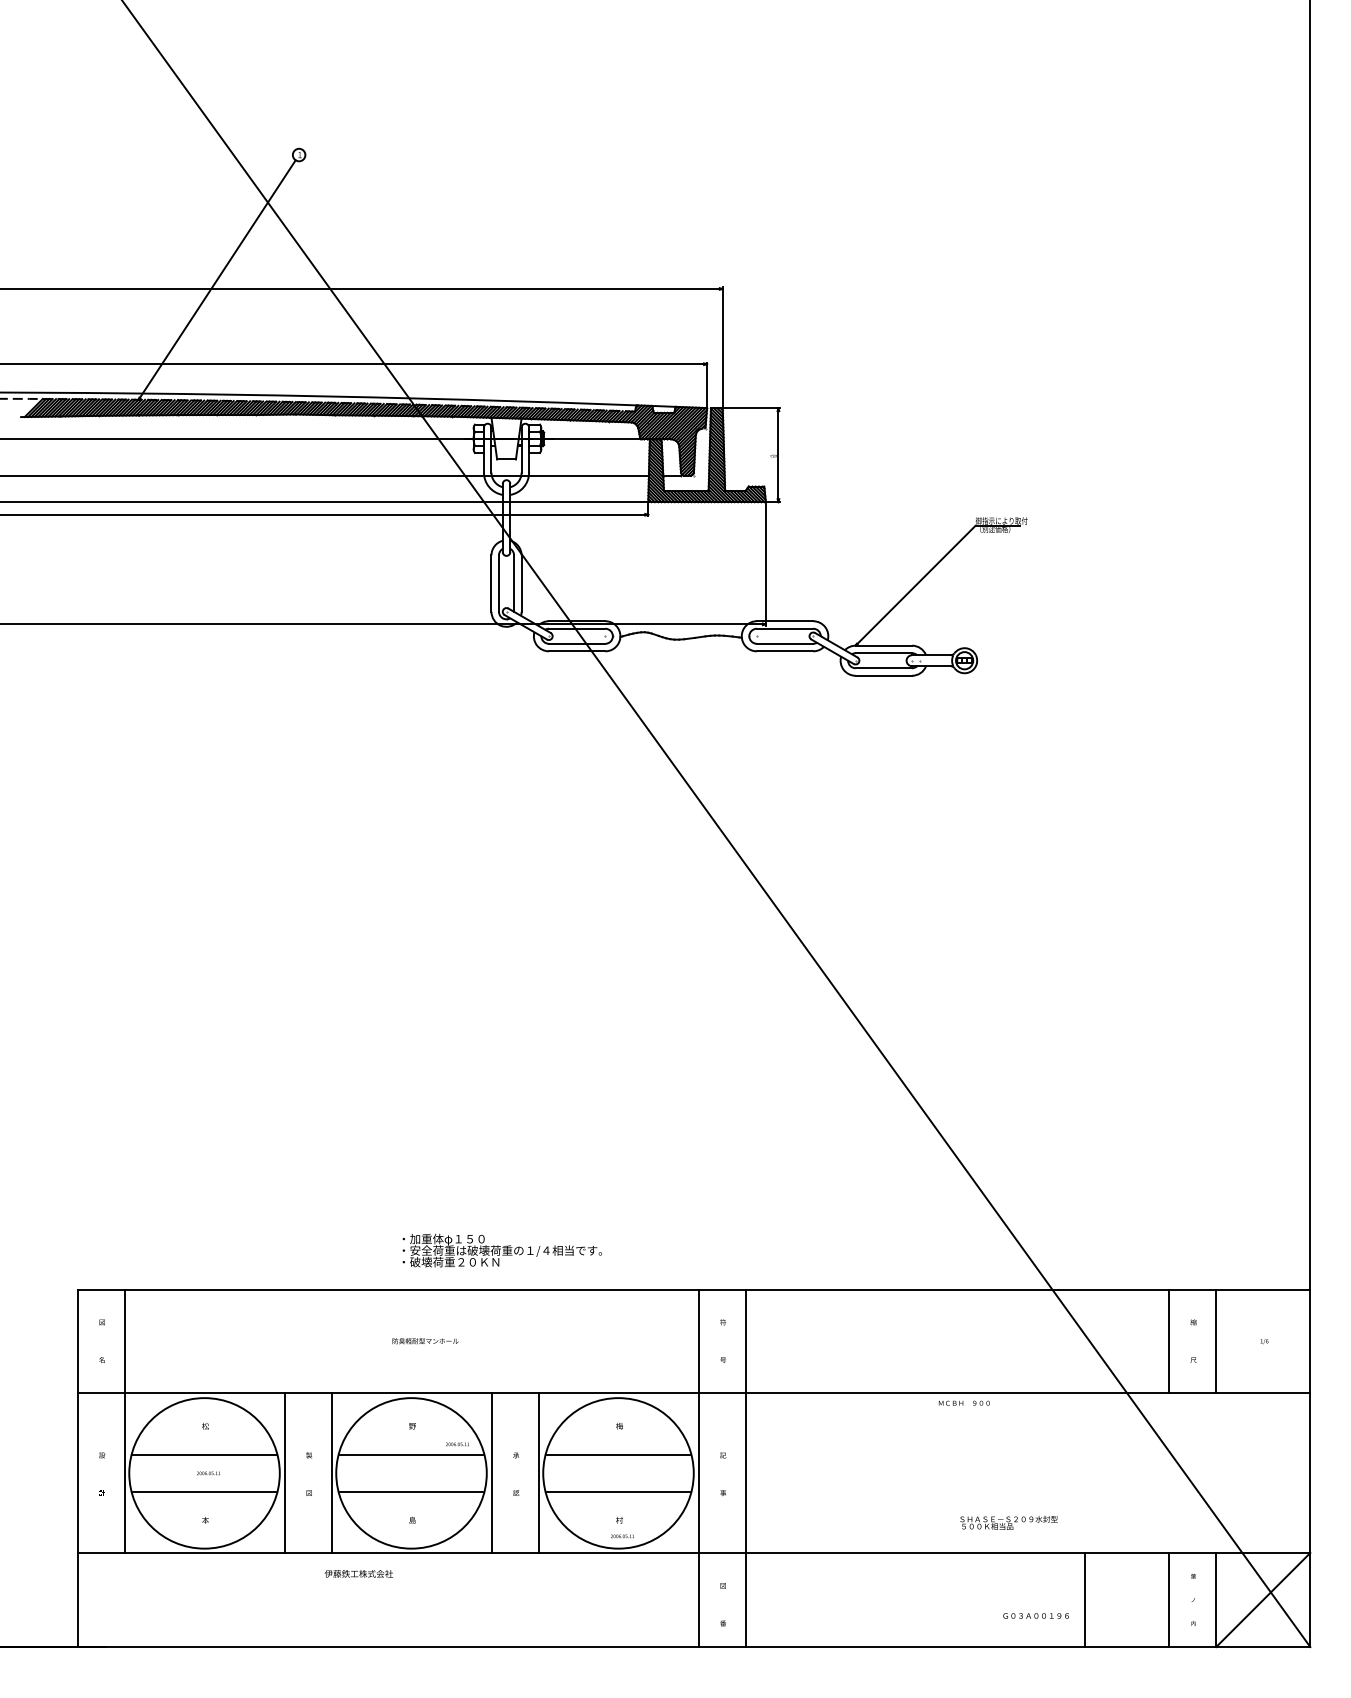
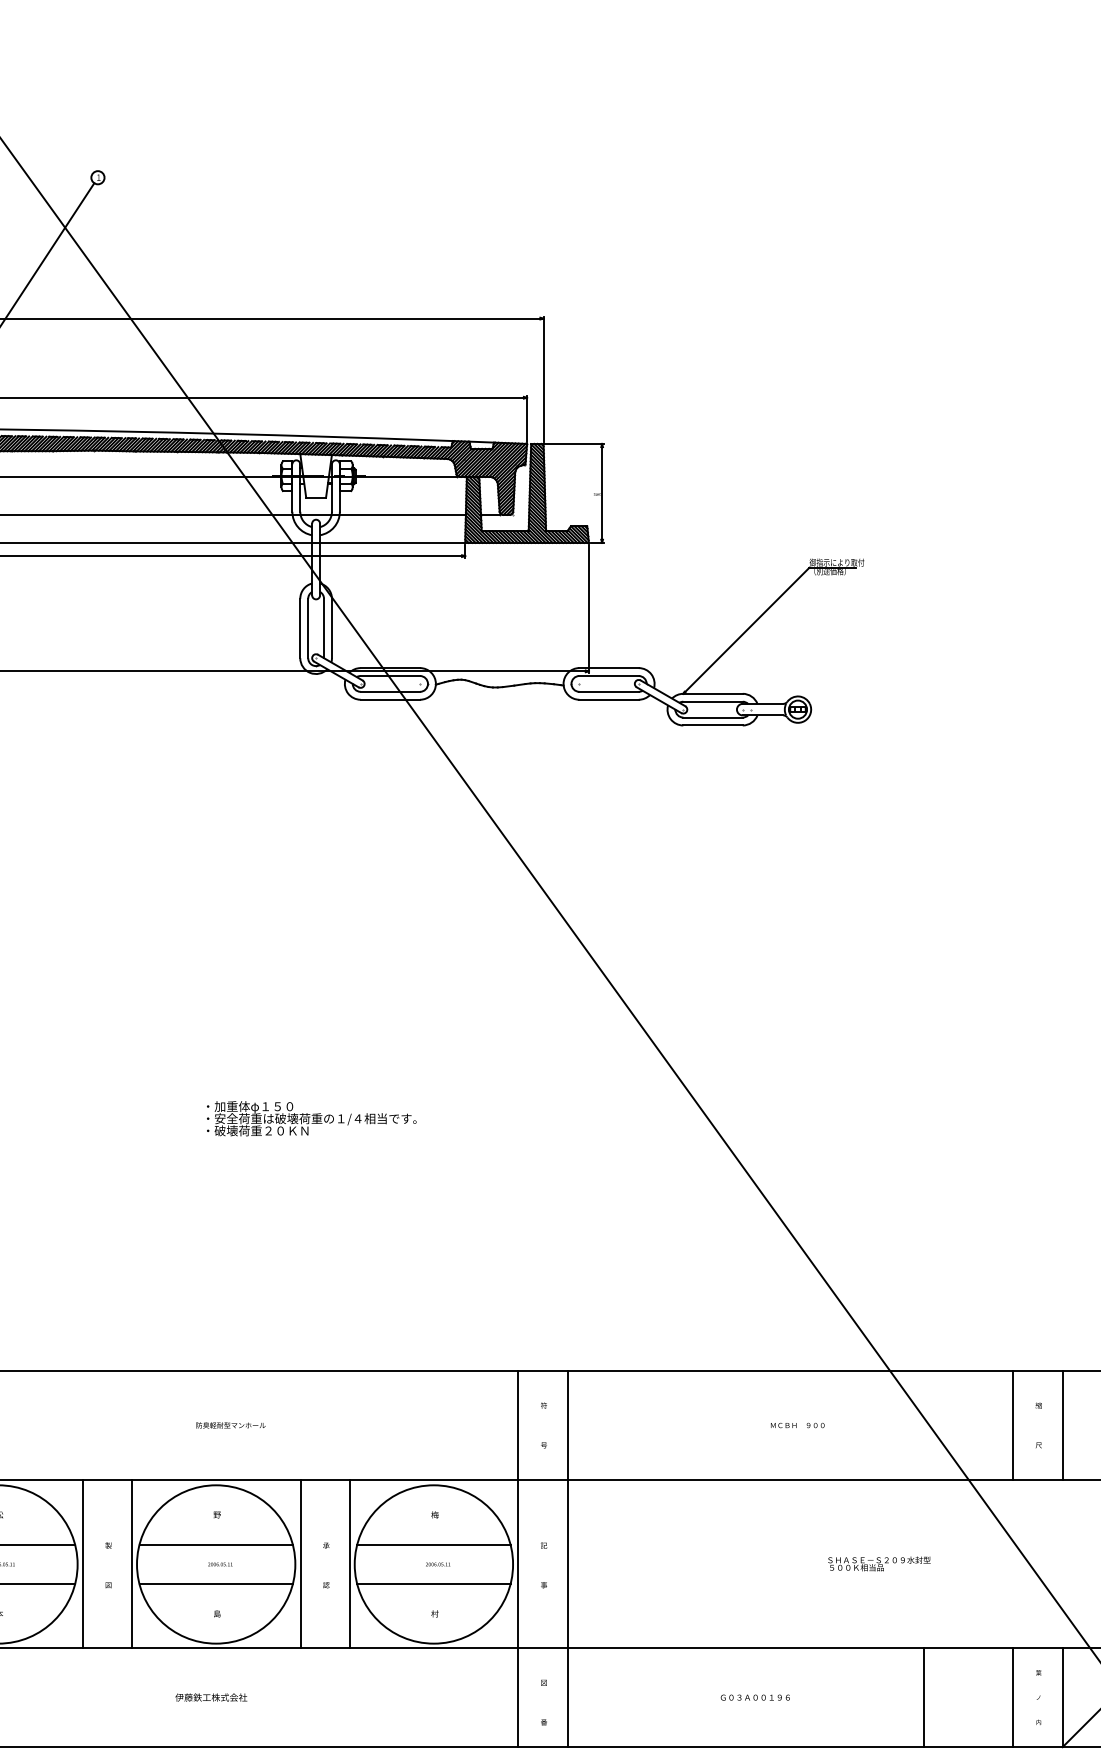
text: (501, 1250) -> (310, 1118), moved
text: (964, 1402) -> (797, 1424), moved
text: (457, 1444) -> (220, 1564), moved
text: (1008, 1522) -> (878, 1563), moved
text: (622, 1536) -> (438, 1564), moved
text: (358, 1573) -> (210, 1697), moved
text: (1035, 1615) -> (754, 1697), moved

